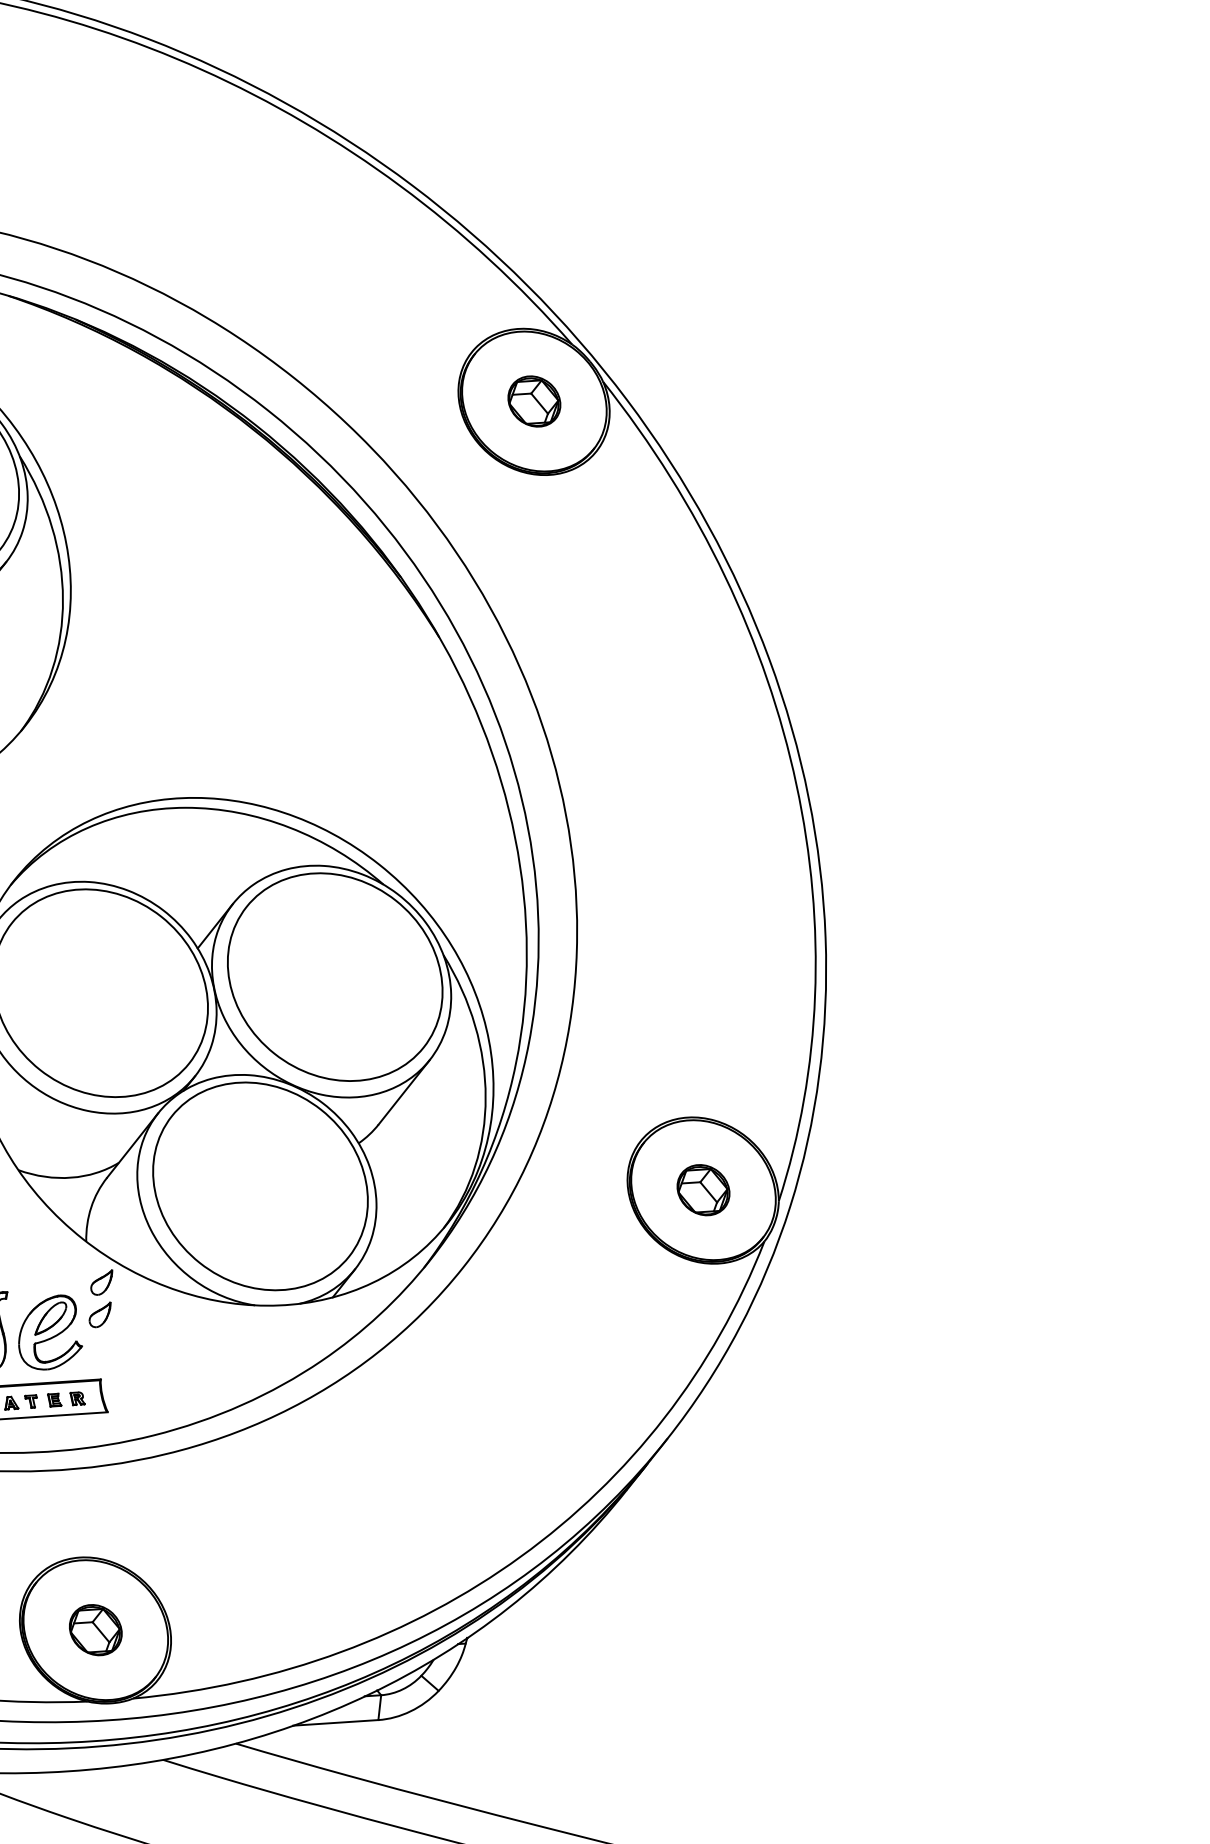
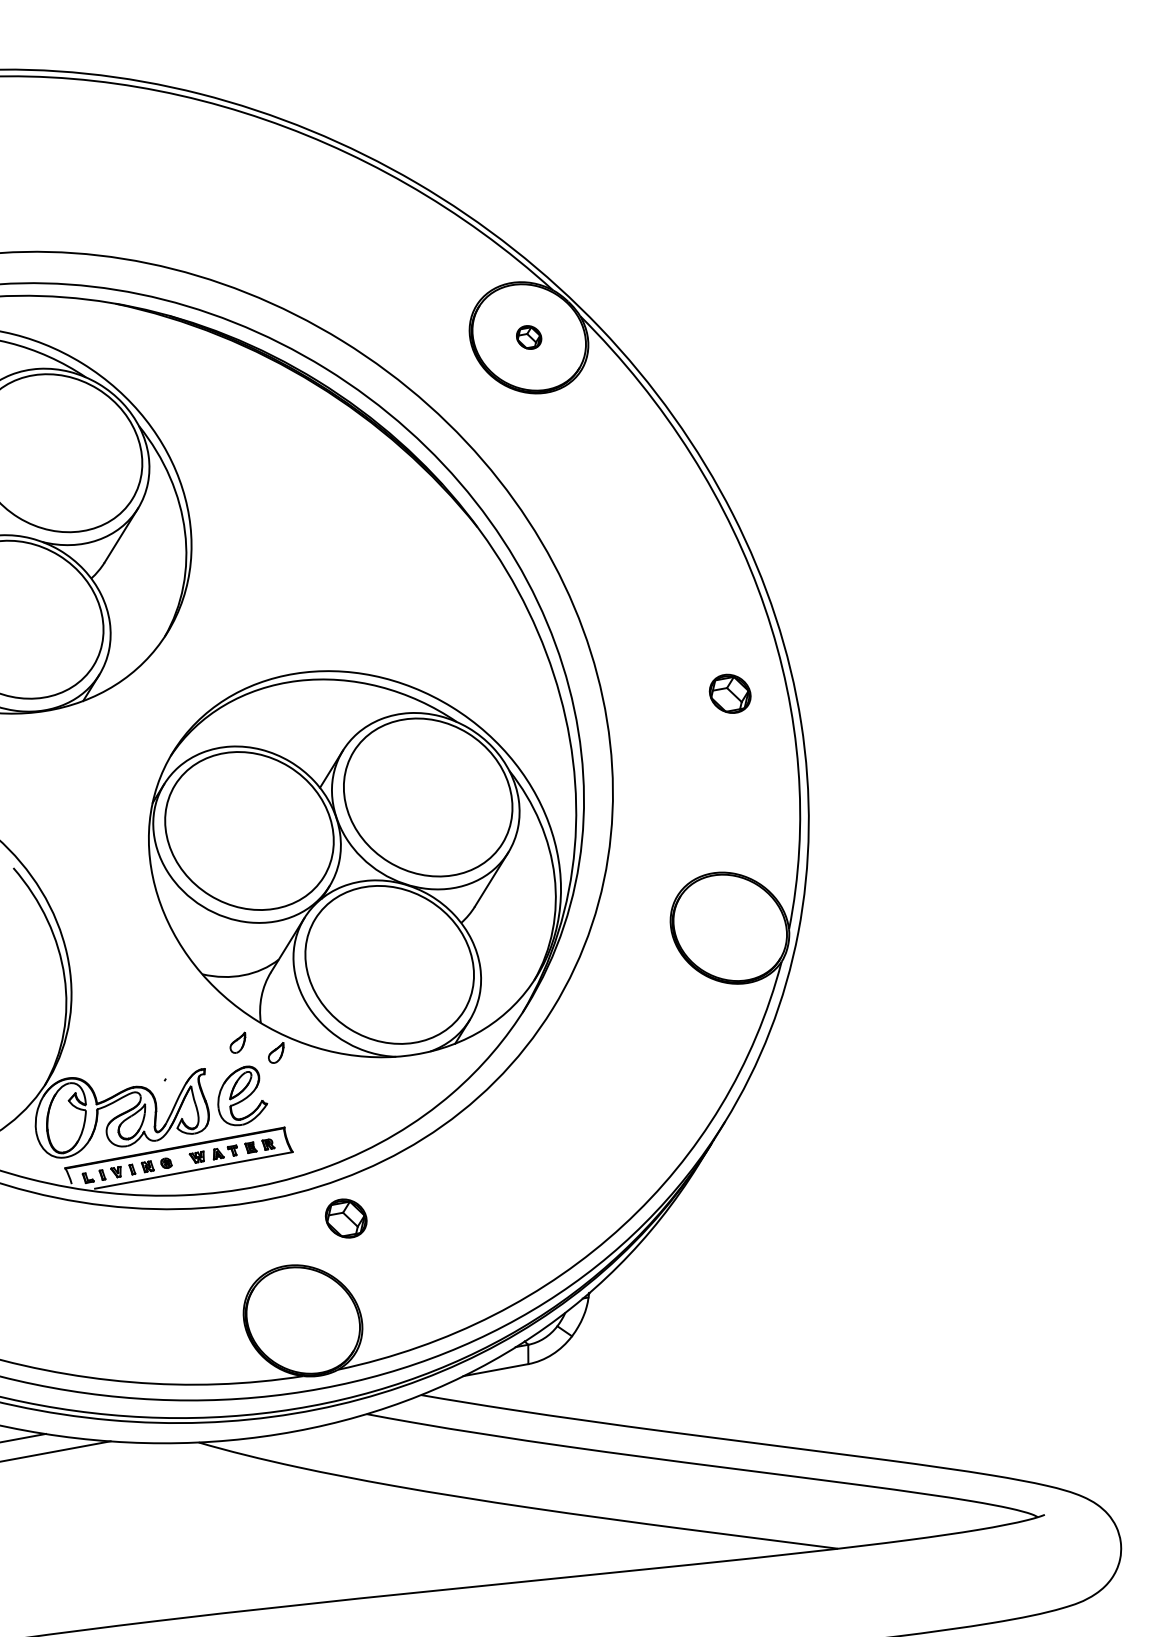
part: (533, 401) -> (528, 337), size x0.6
part: (702, 1189) -> (729, 693), moved
part: (99, 1314) -> (237, 1042), moved
part: (94, 1629) -> (345, 1218), moved

